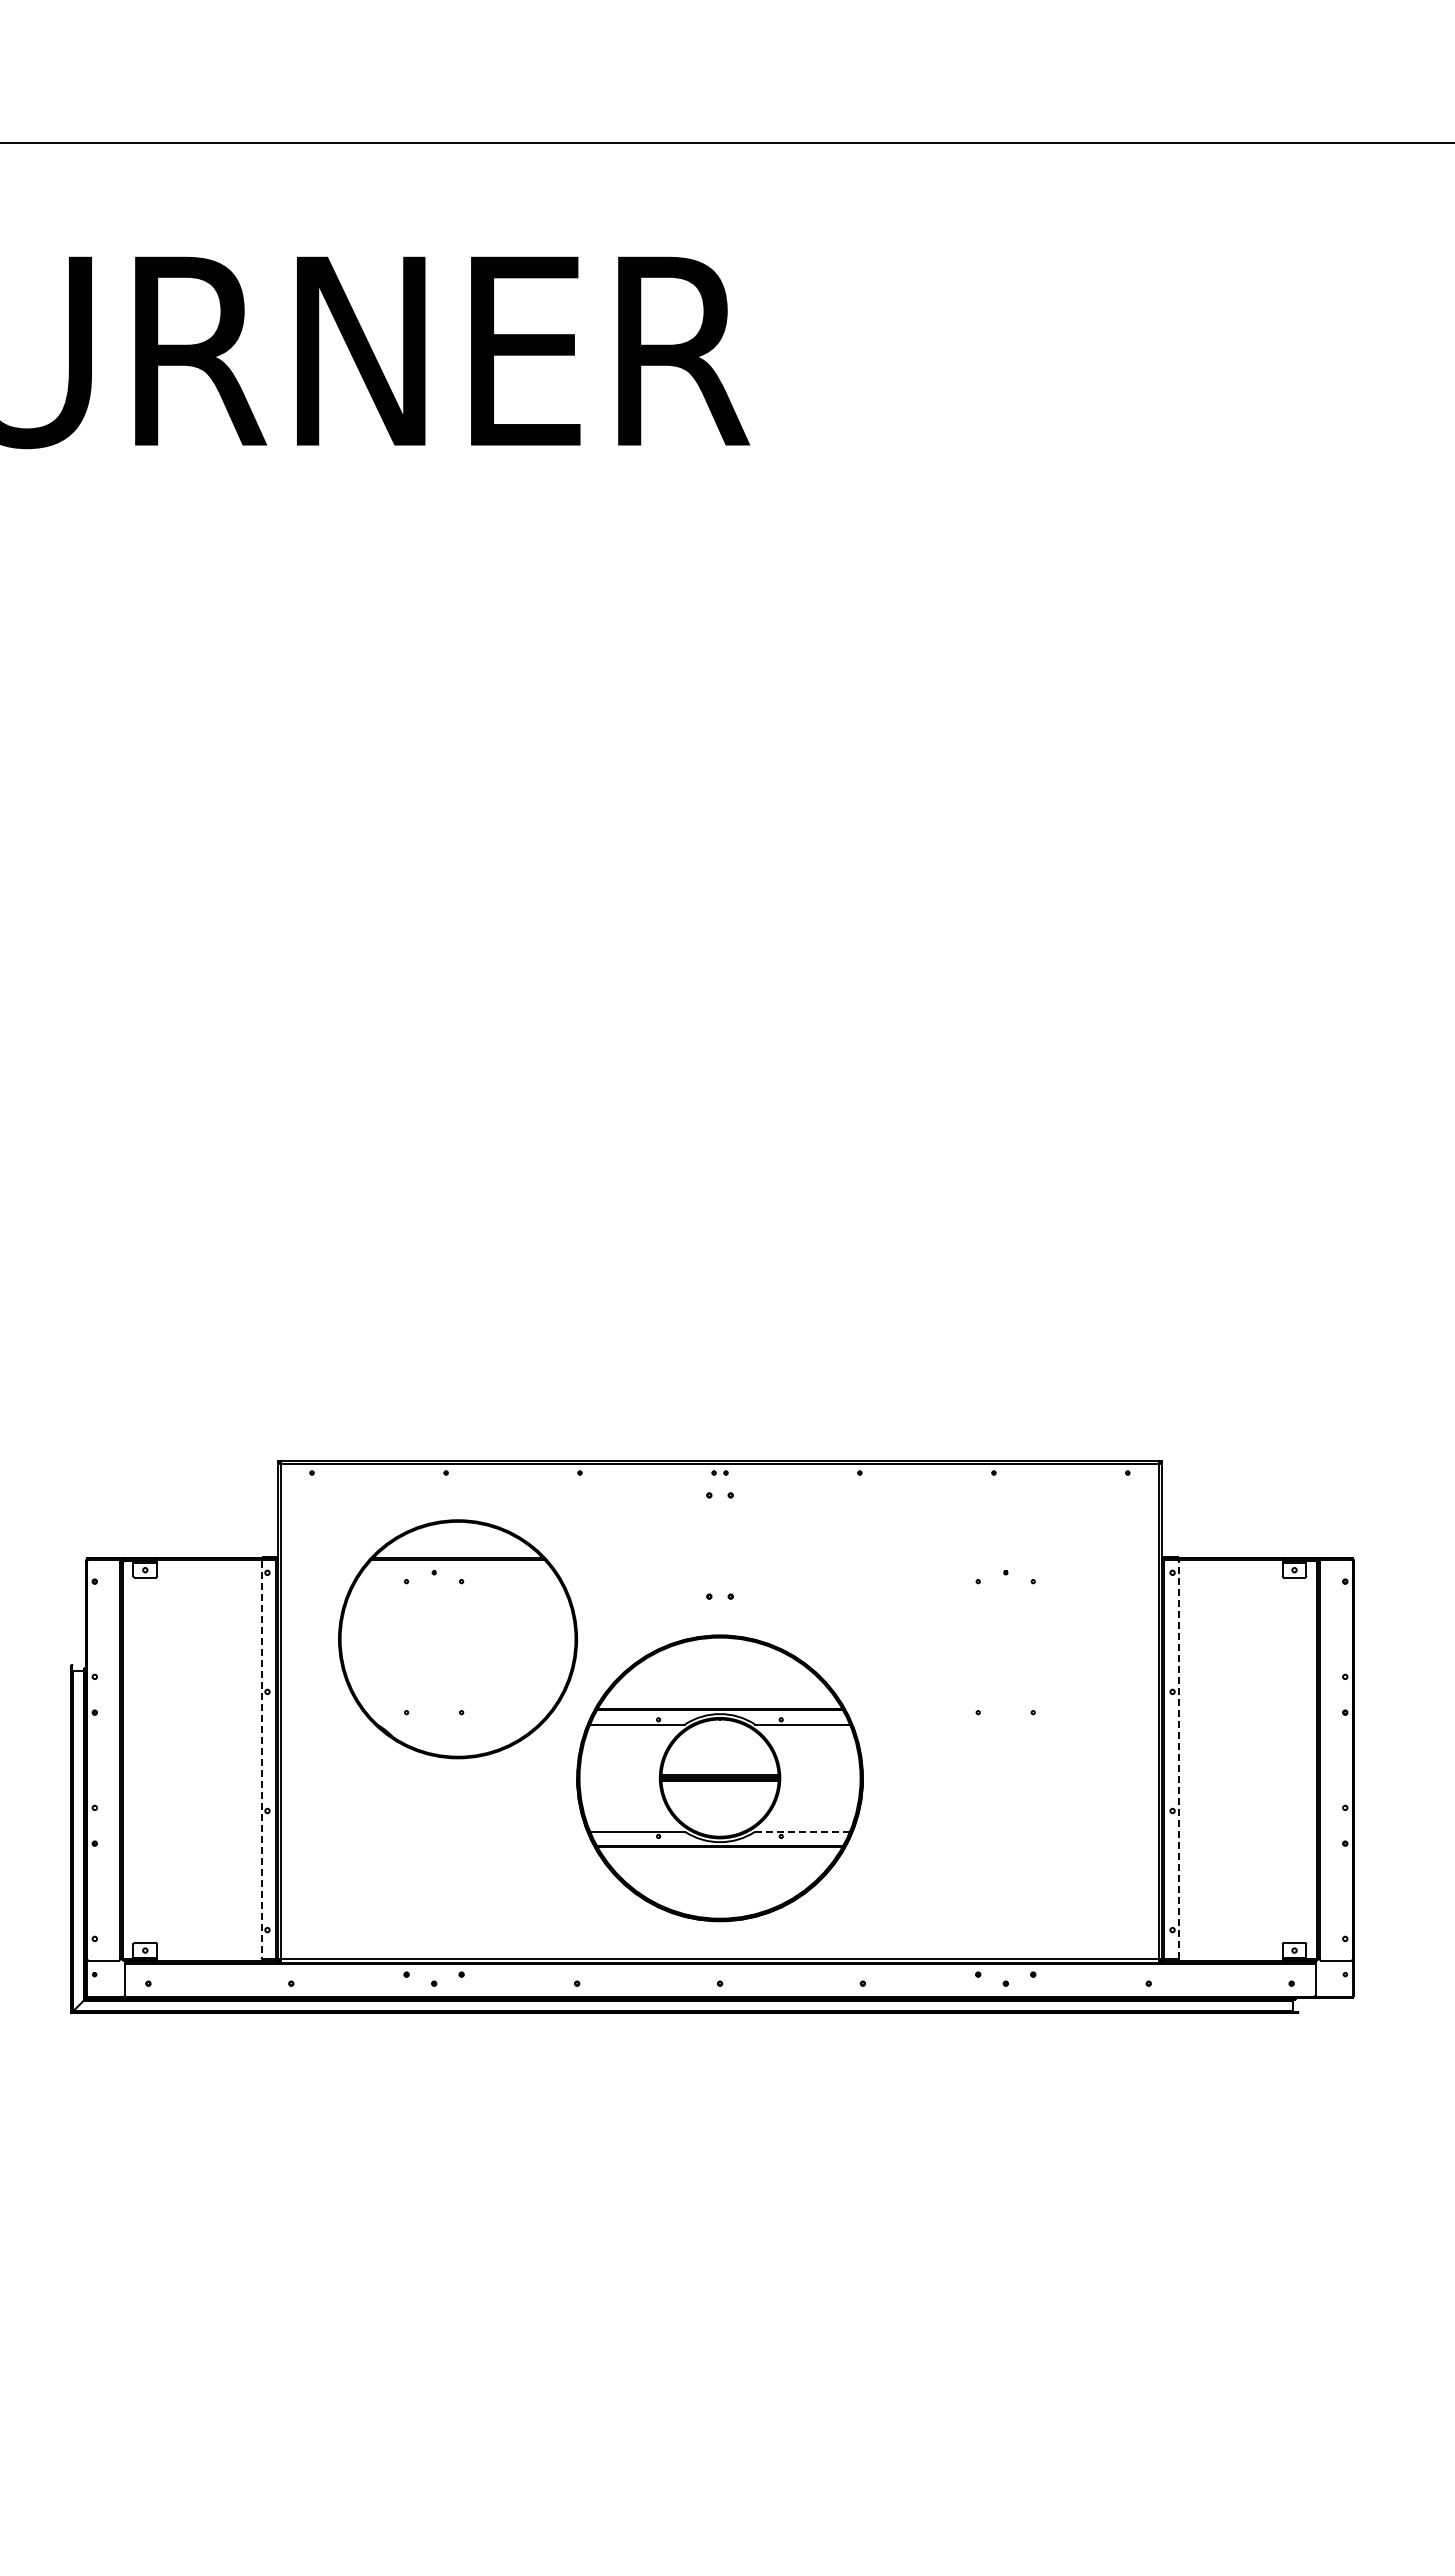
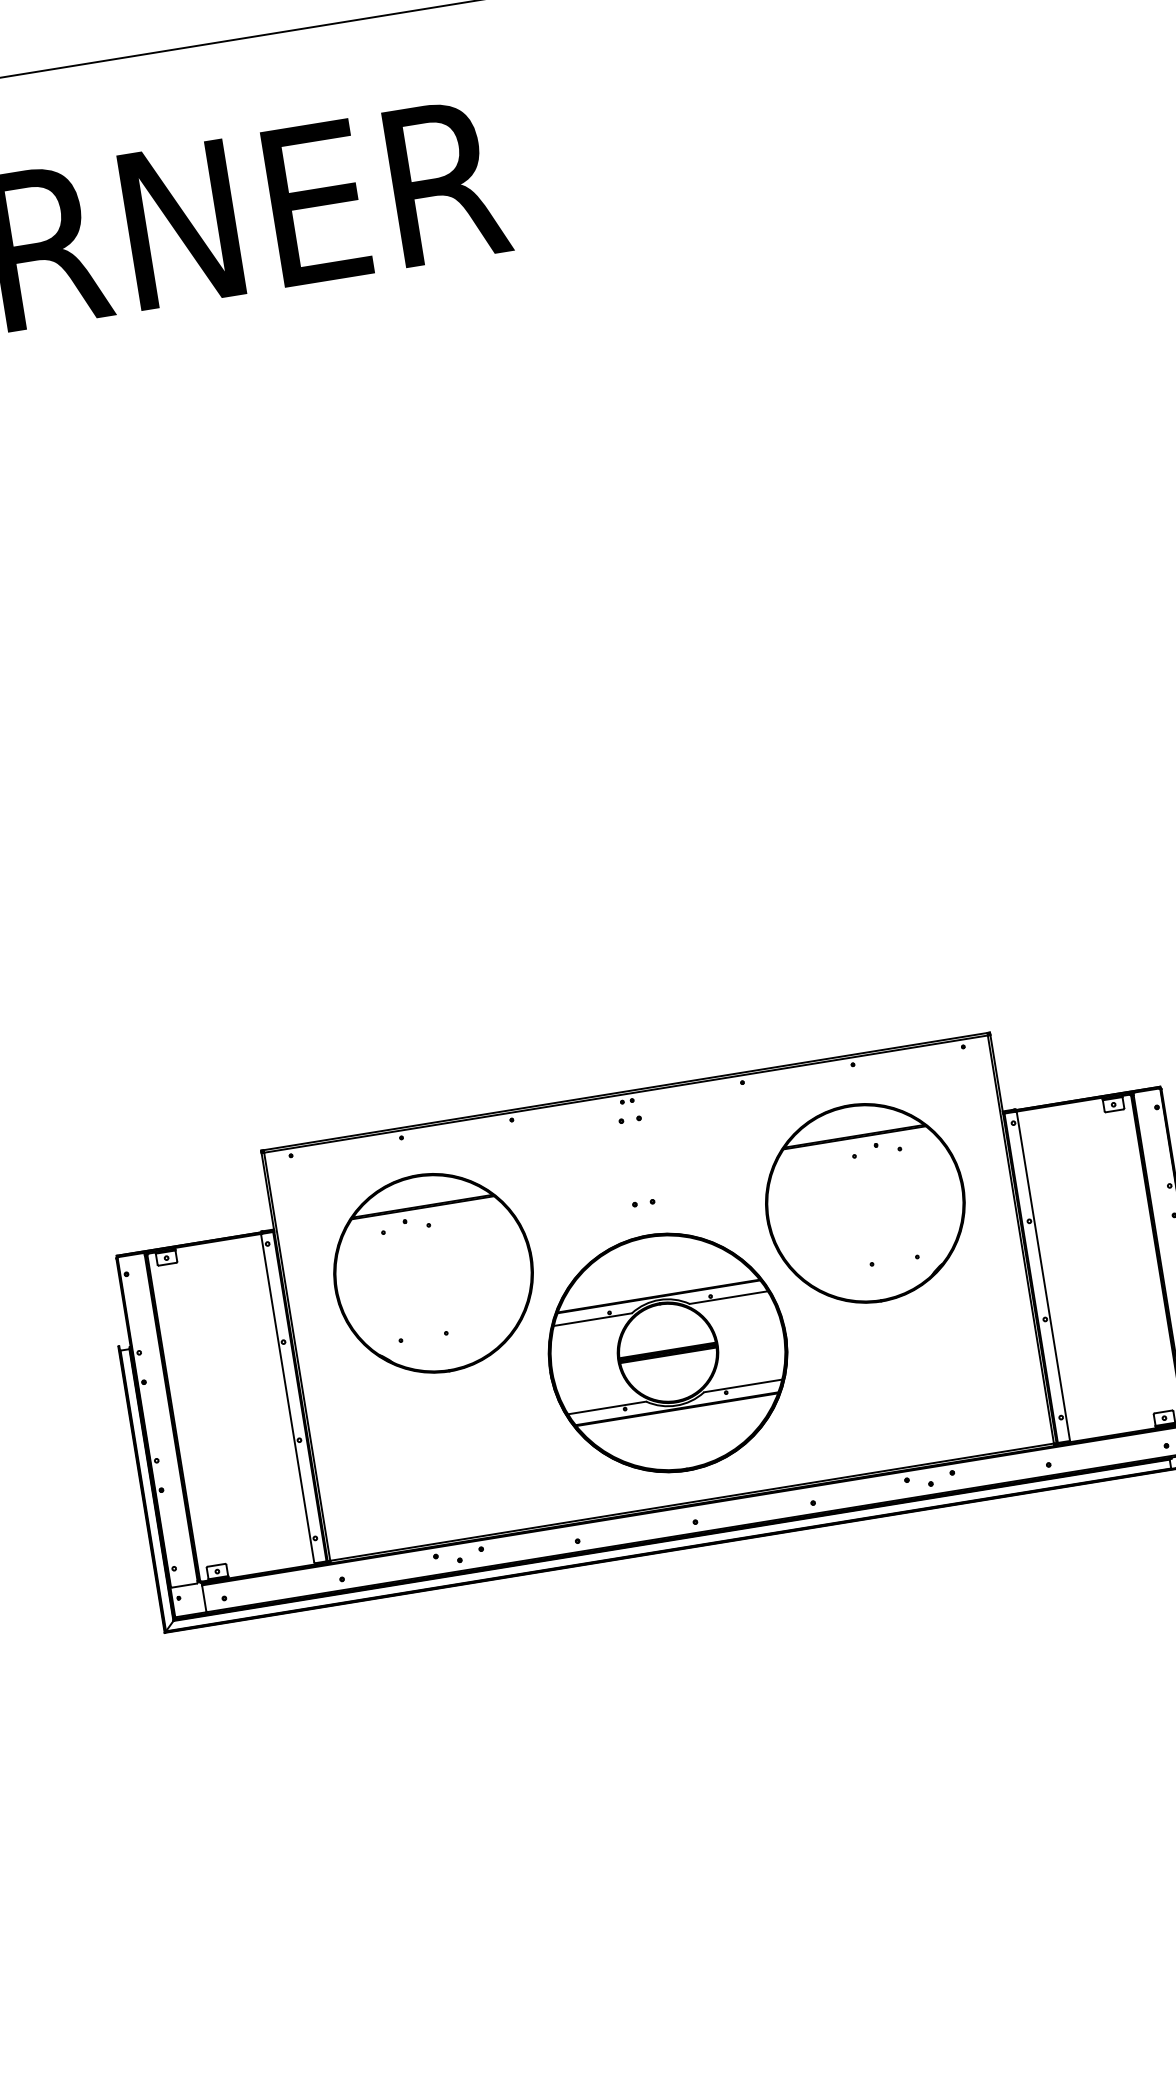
part: (981, 1639) -> (864, 1203), added
line: (1178, 1759) -> (1043, 1276), dashed -> solid
line: (261, 1760) -> (287, 1399), dashed -> solid
line: (802, 1831) -> (743, 1385), dashed -> solid

